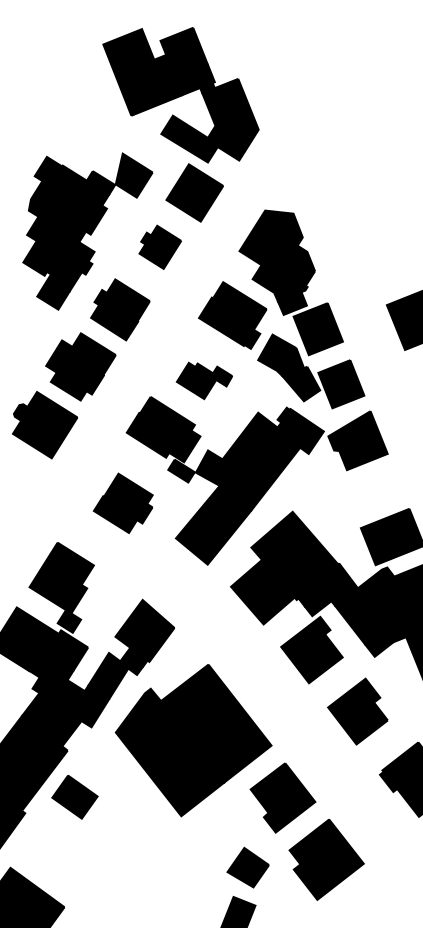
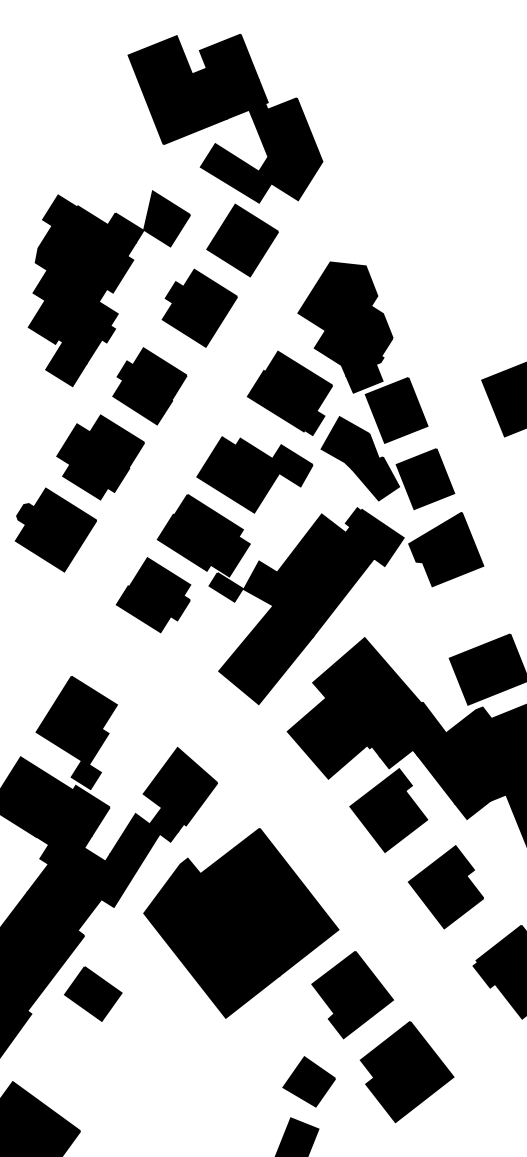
part: (159, 247) -> (198, 308), size x1.43
part: (204, 380) -> (254, 474), size x1.67
part: (122, 502) -> (152, 594), moved

